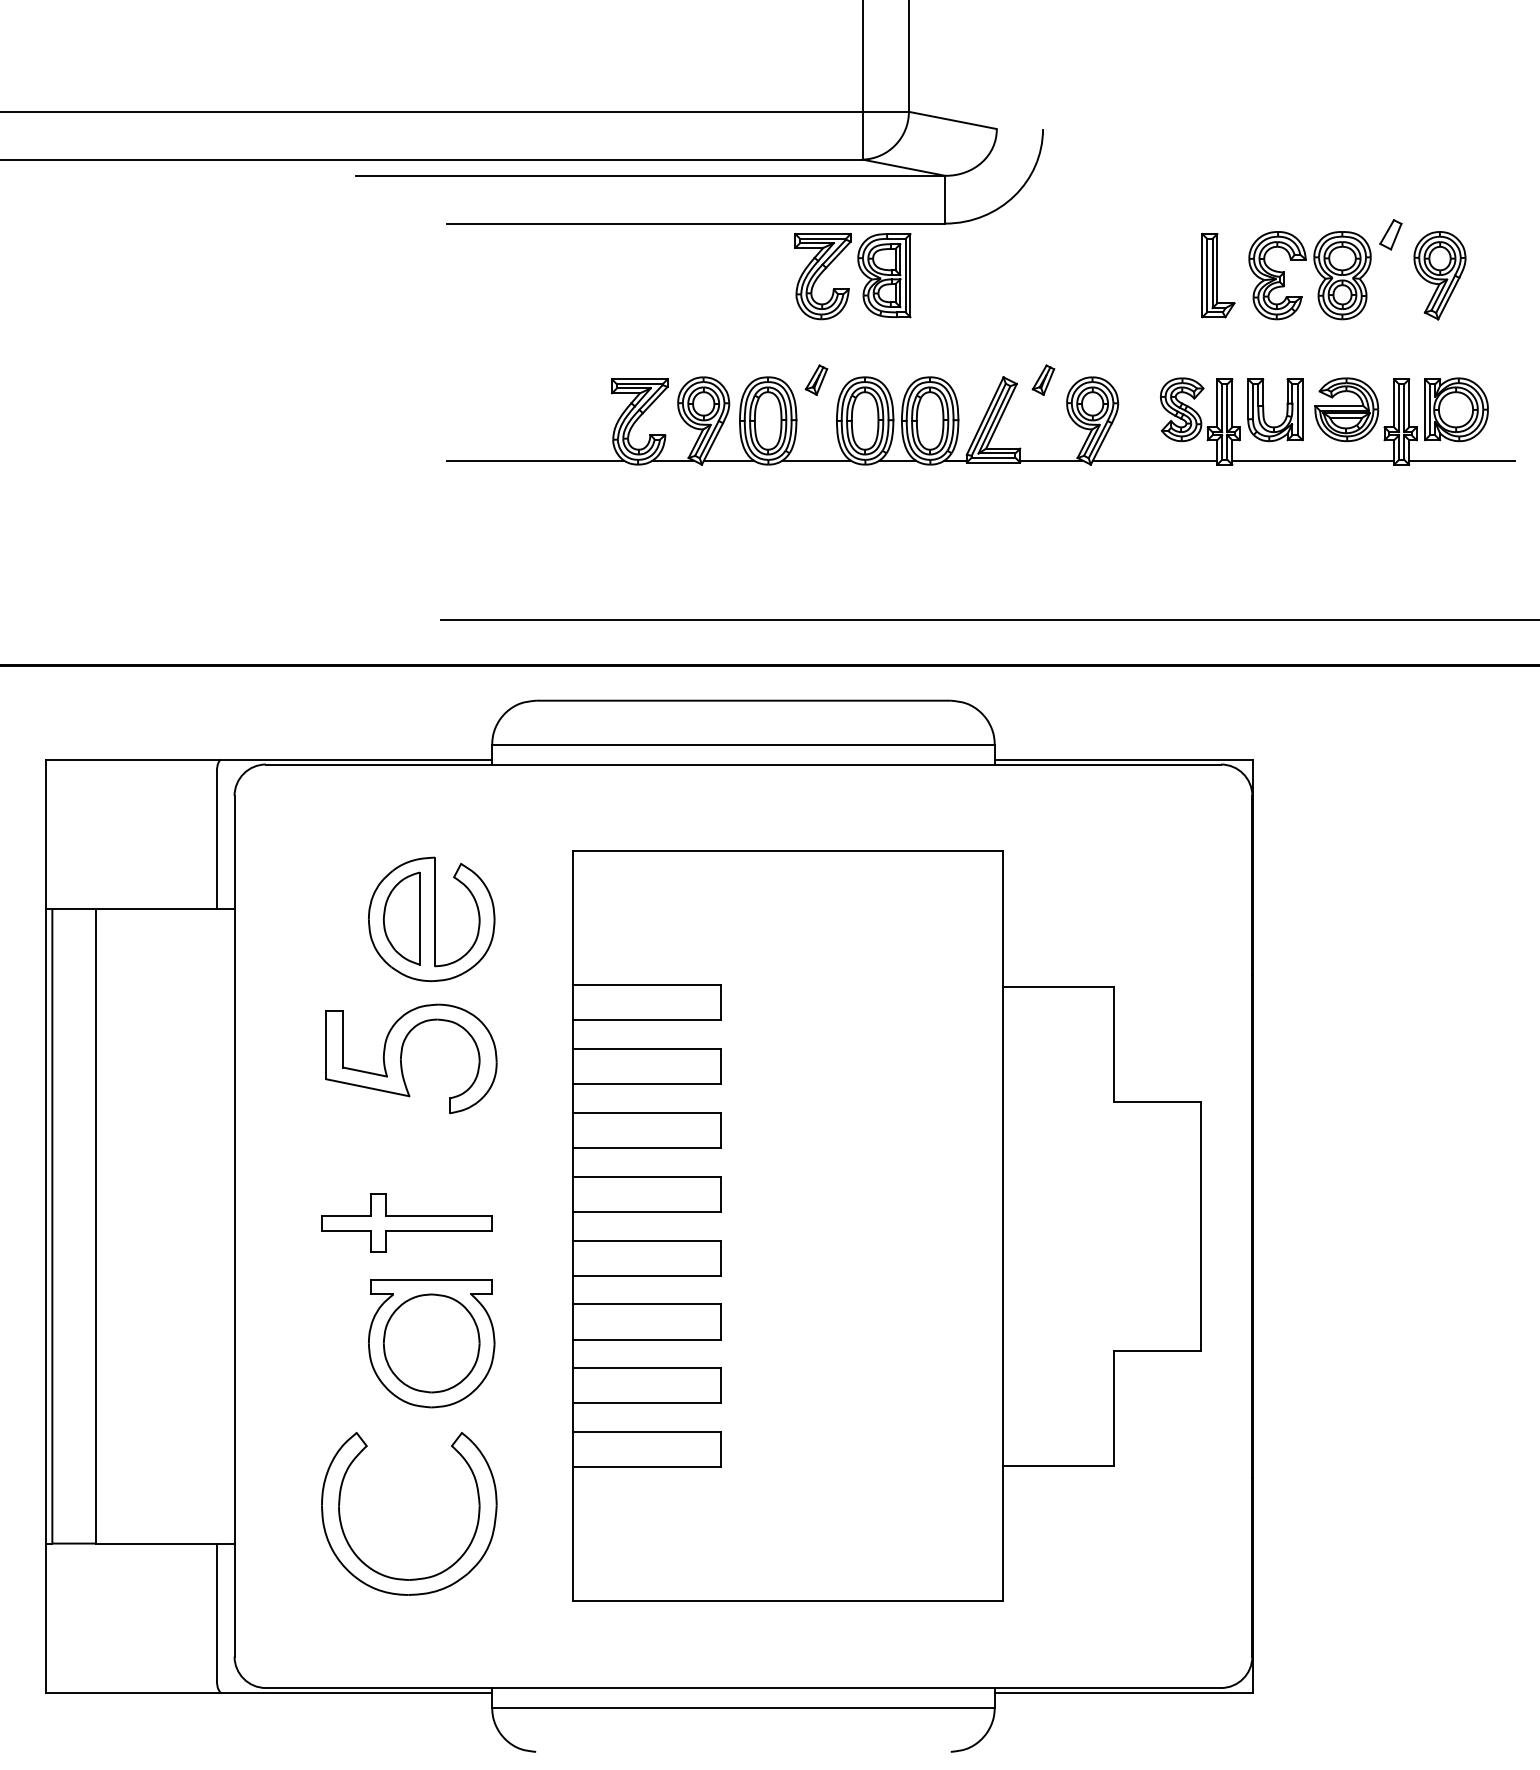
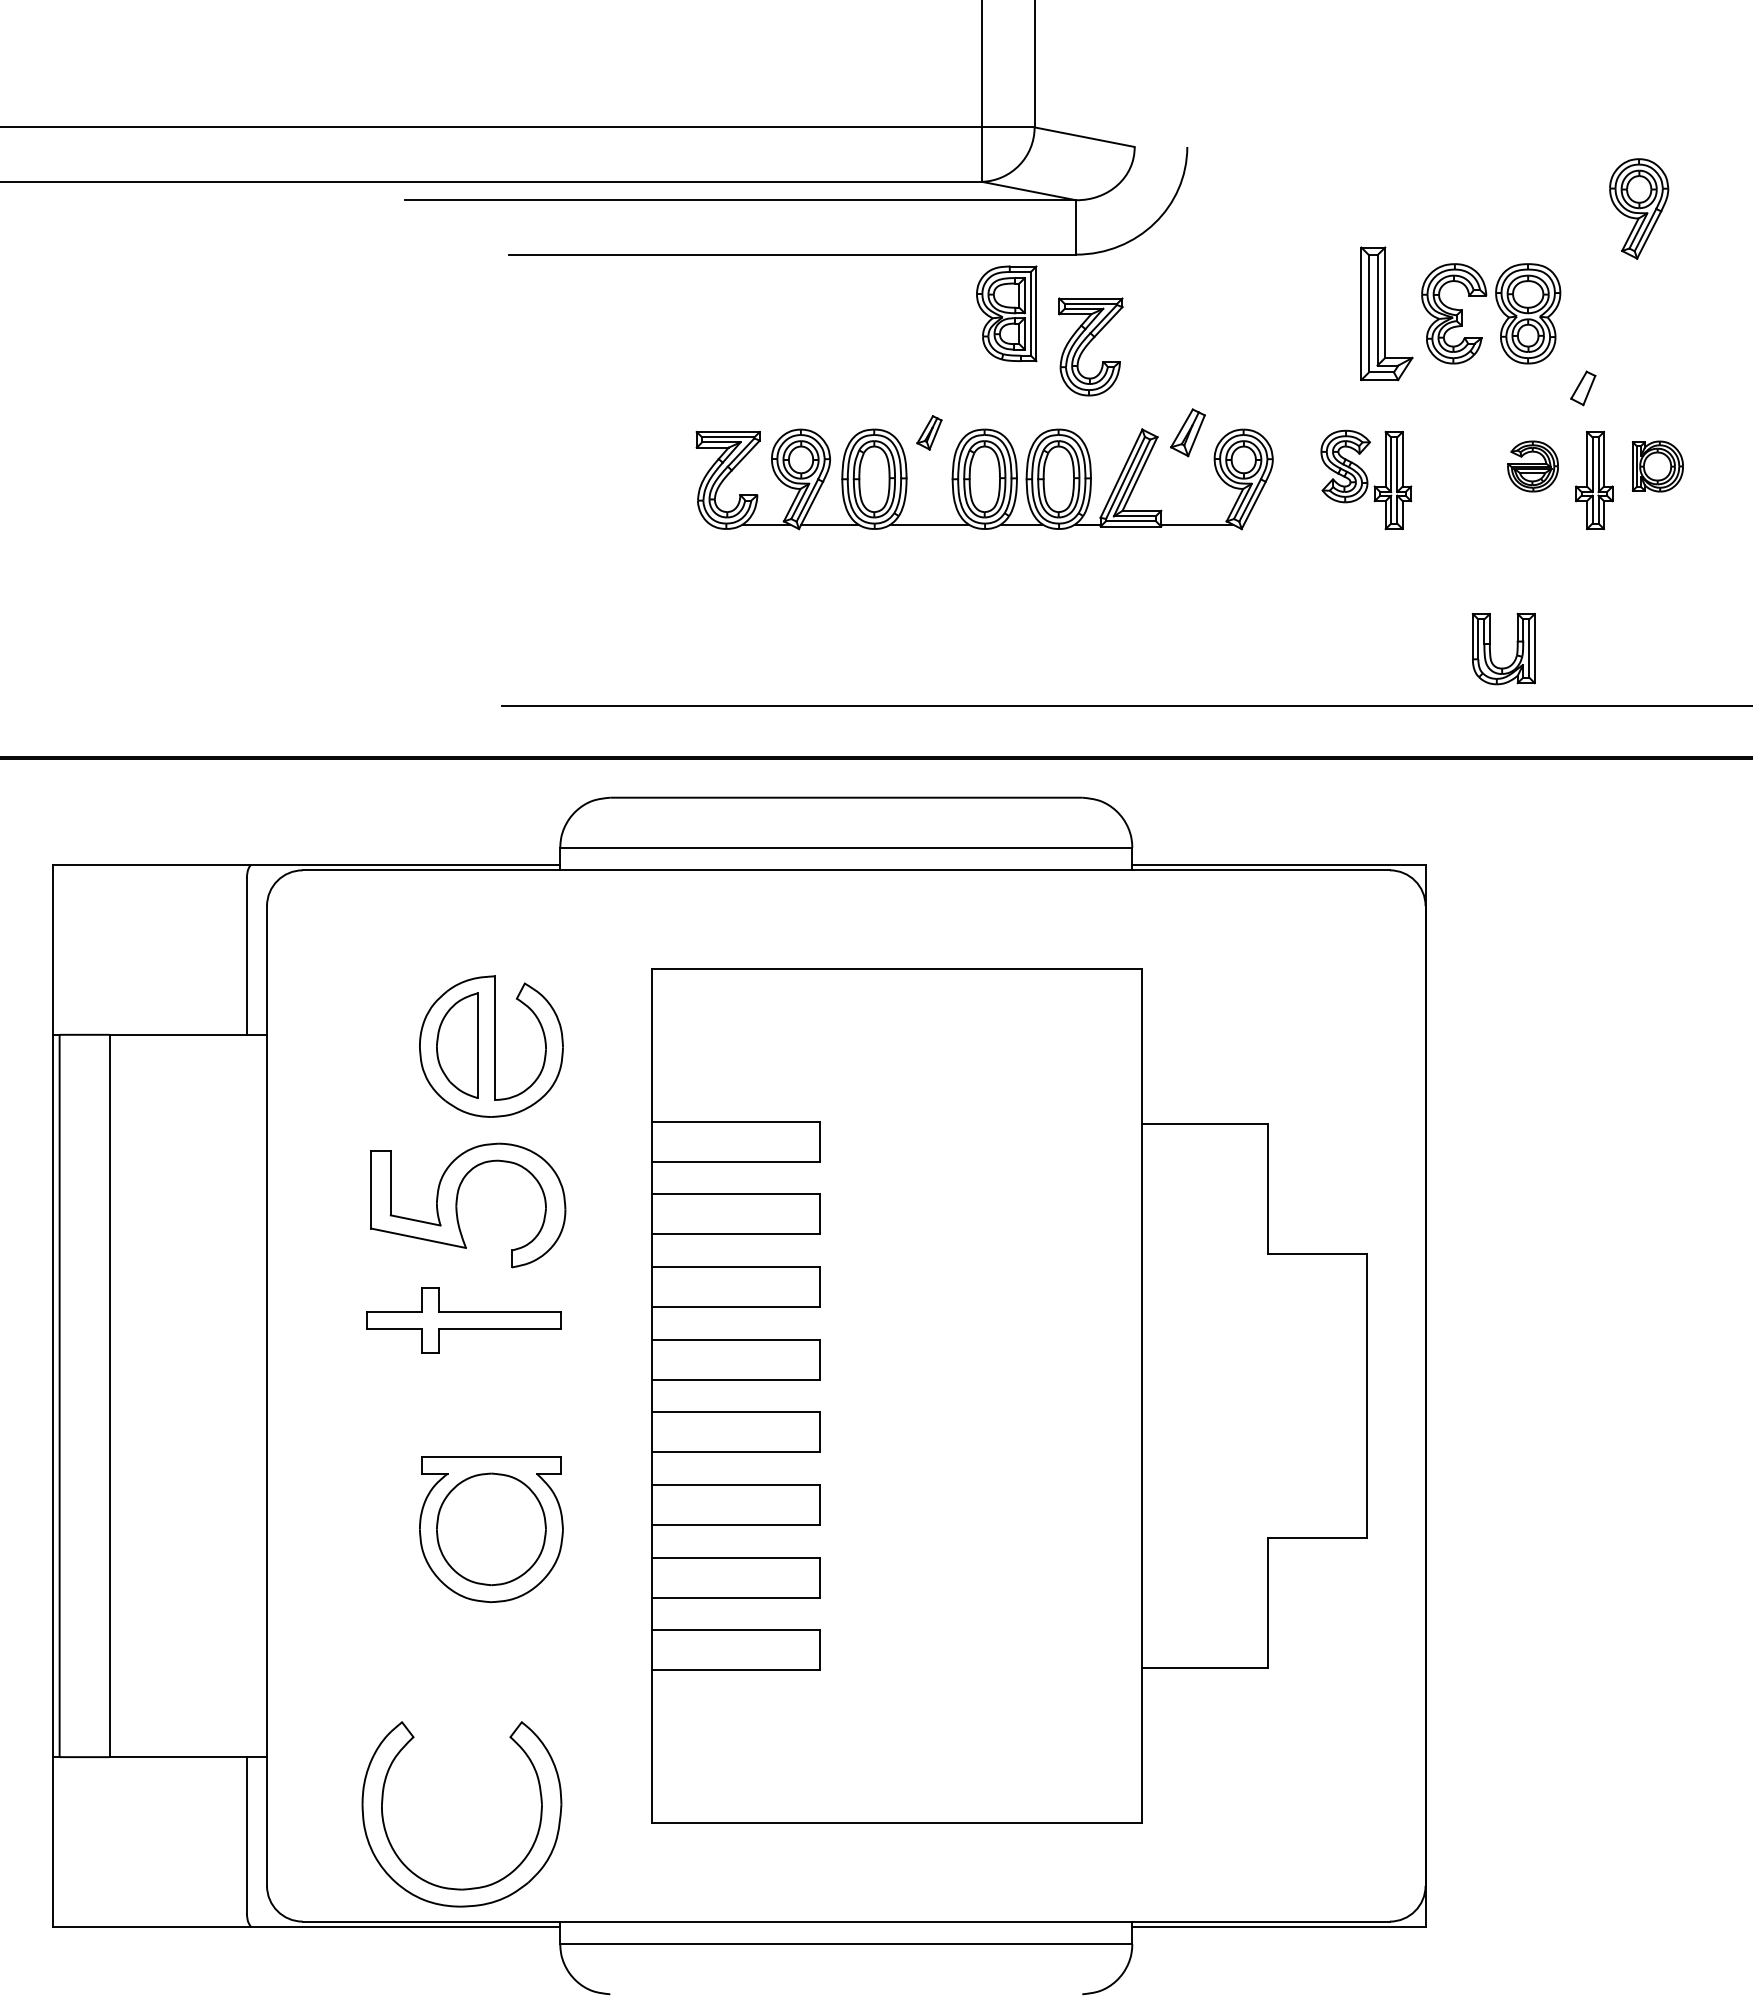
part: (1391, 234) -> (1583, 388), moved
part: (1218, 275) -> (1386, 313), size x1.4
part: (1440, 275) -> (1639, 208), moved
part: (822, 276) -> (1090, 346), moved
part: (1043, 379) -> (1187, 432), size x1.4
part: (1263, 409) -> (1490, 648), moved
part: (1346, 409) -> (1532, 466), size x0.7
part: (1456, 409) -> (1657, 466), size x0.7
line: (535, 460) -> (609, 524), removed
line: (1154, 460) -> (1314, 524), removed
line: (1312, 460) -> (1494, 524), removed
line: (1462, 460) -> (1664, 524), removed
part: (407, 1223) -> (463, 1320), moved
part: (417, 1578) -> (471, 1887), moved

